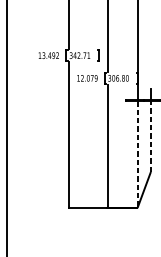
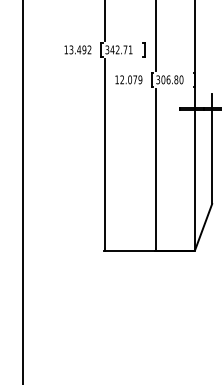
line: (150, 136) -> (212, 156), dashed -> solid
line: (137, 154) -> (194, 180), dashed -> solid

